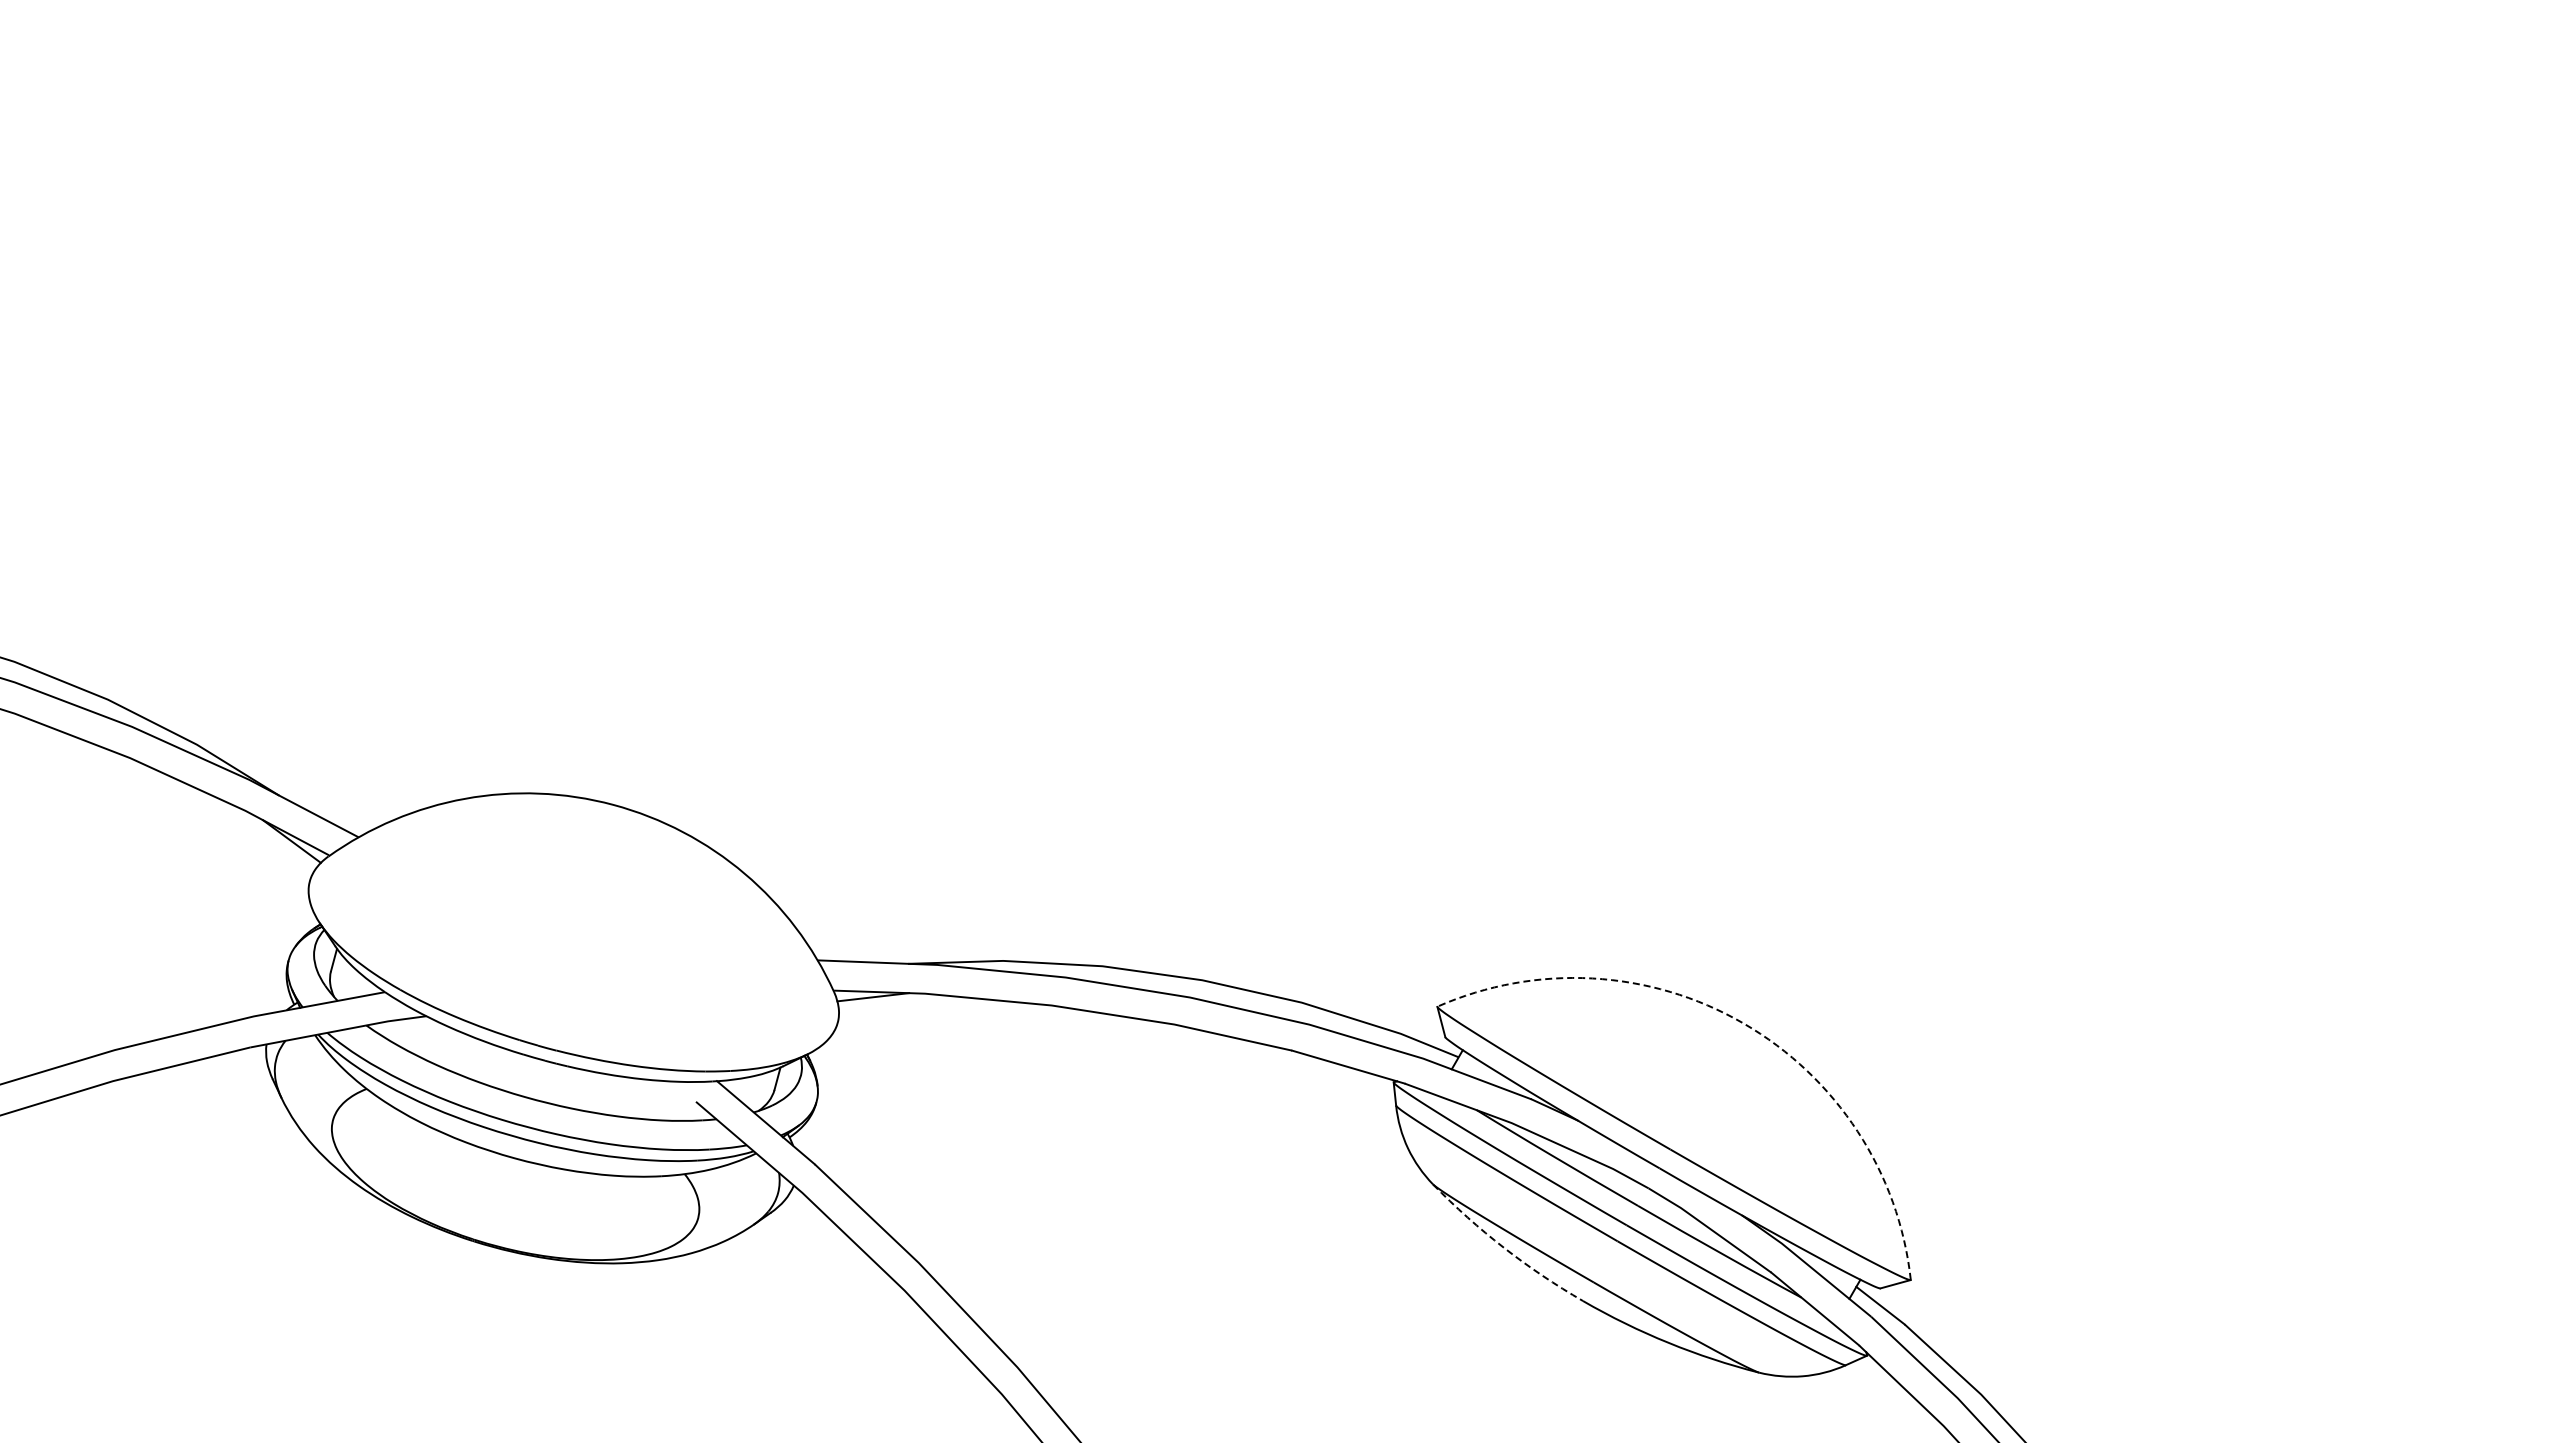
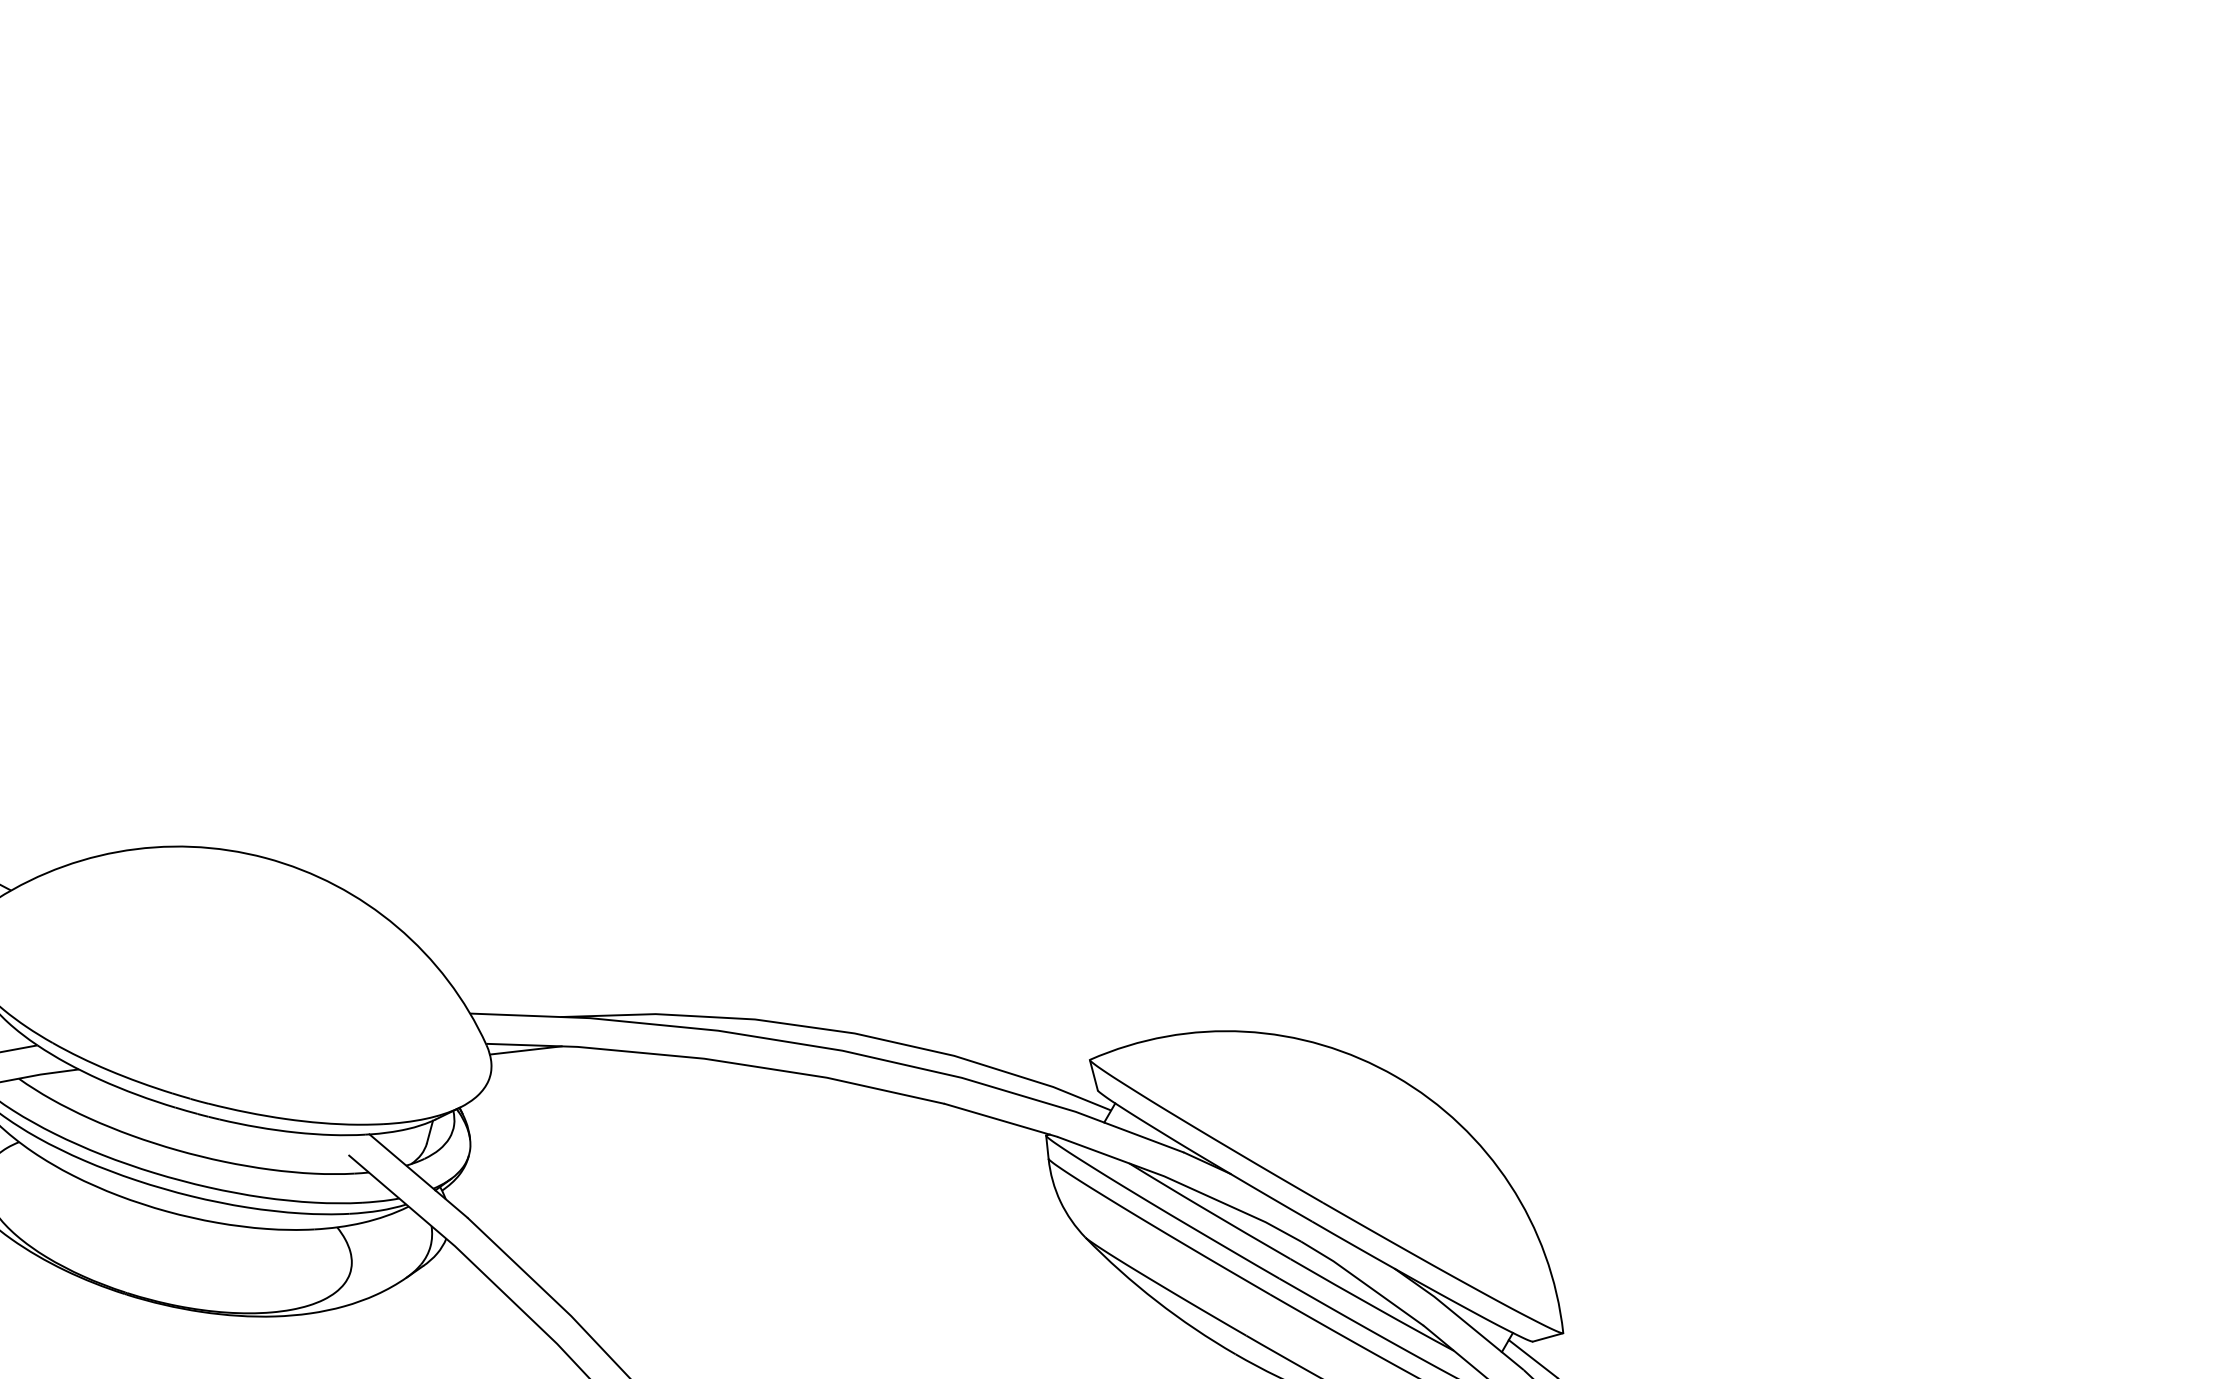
arc: (1743, 1023) -> (1395, 1076), dashed -> solid
arc: (1504, 1247) -> (1156, 1300), dashed -> solid

